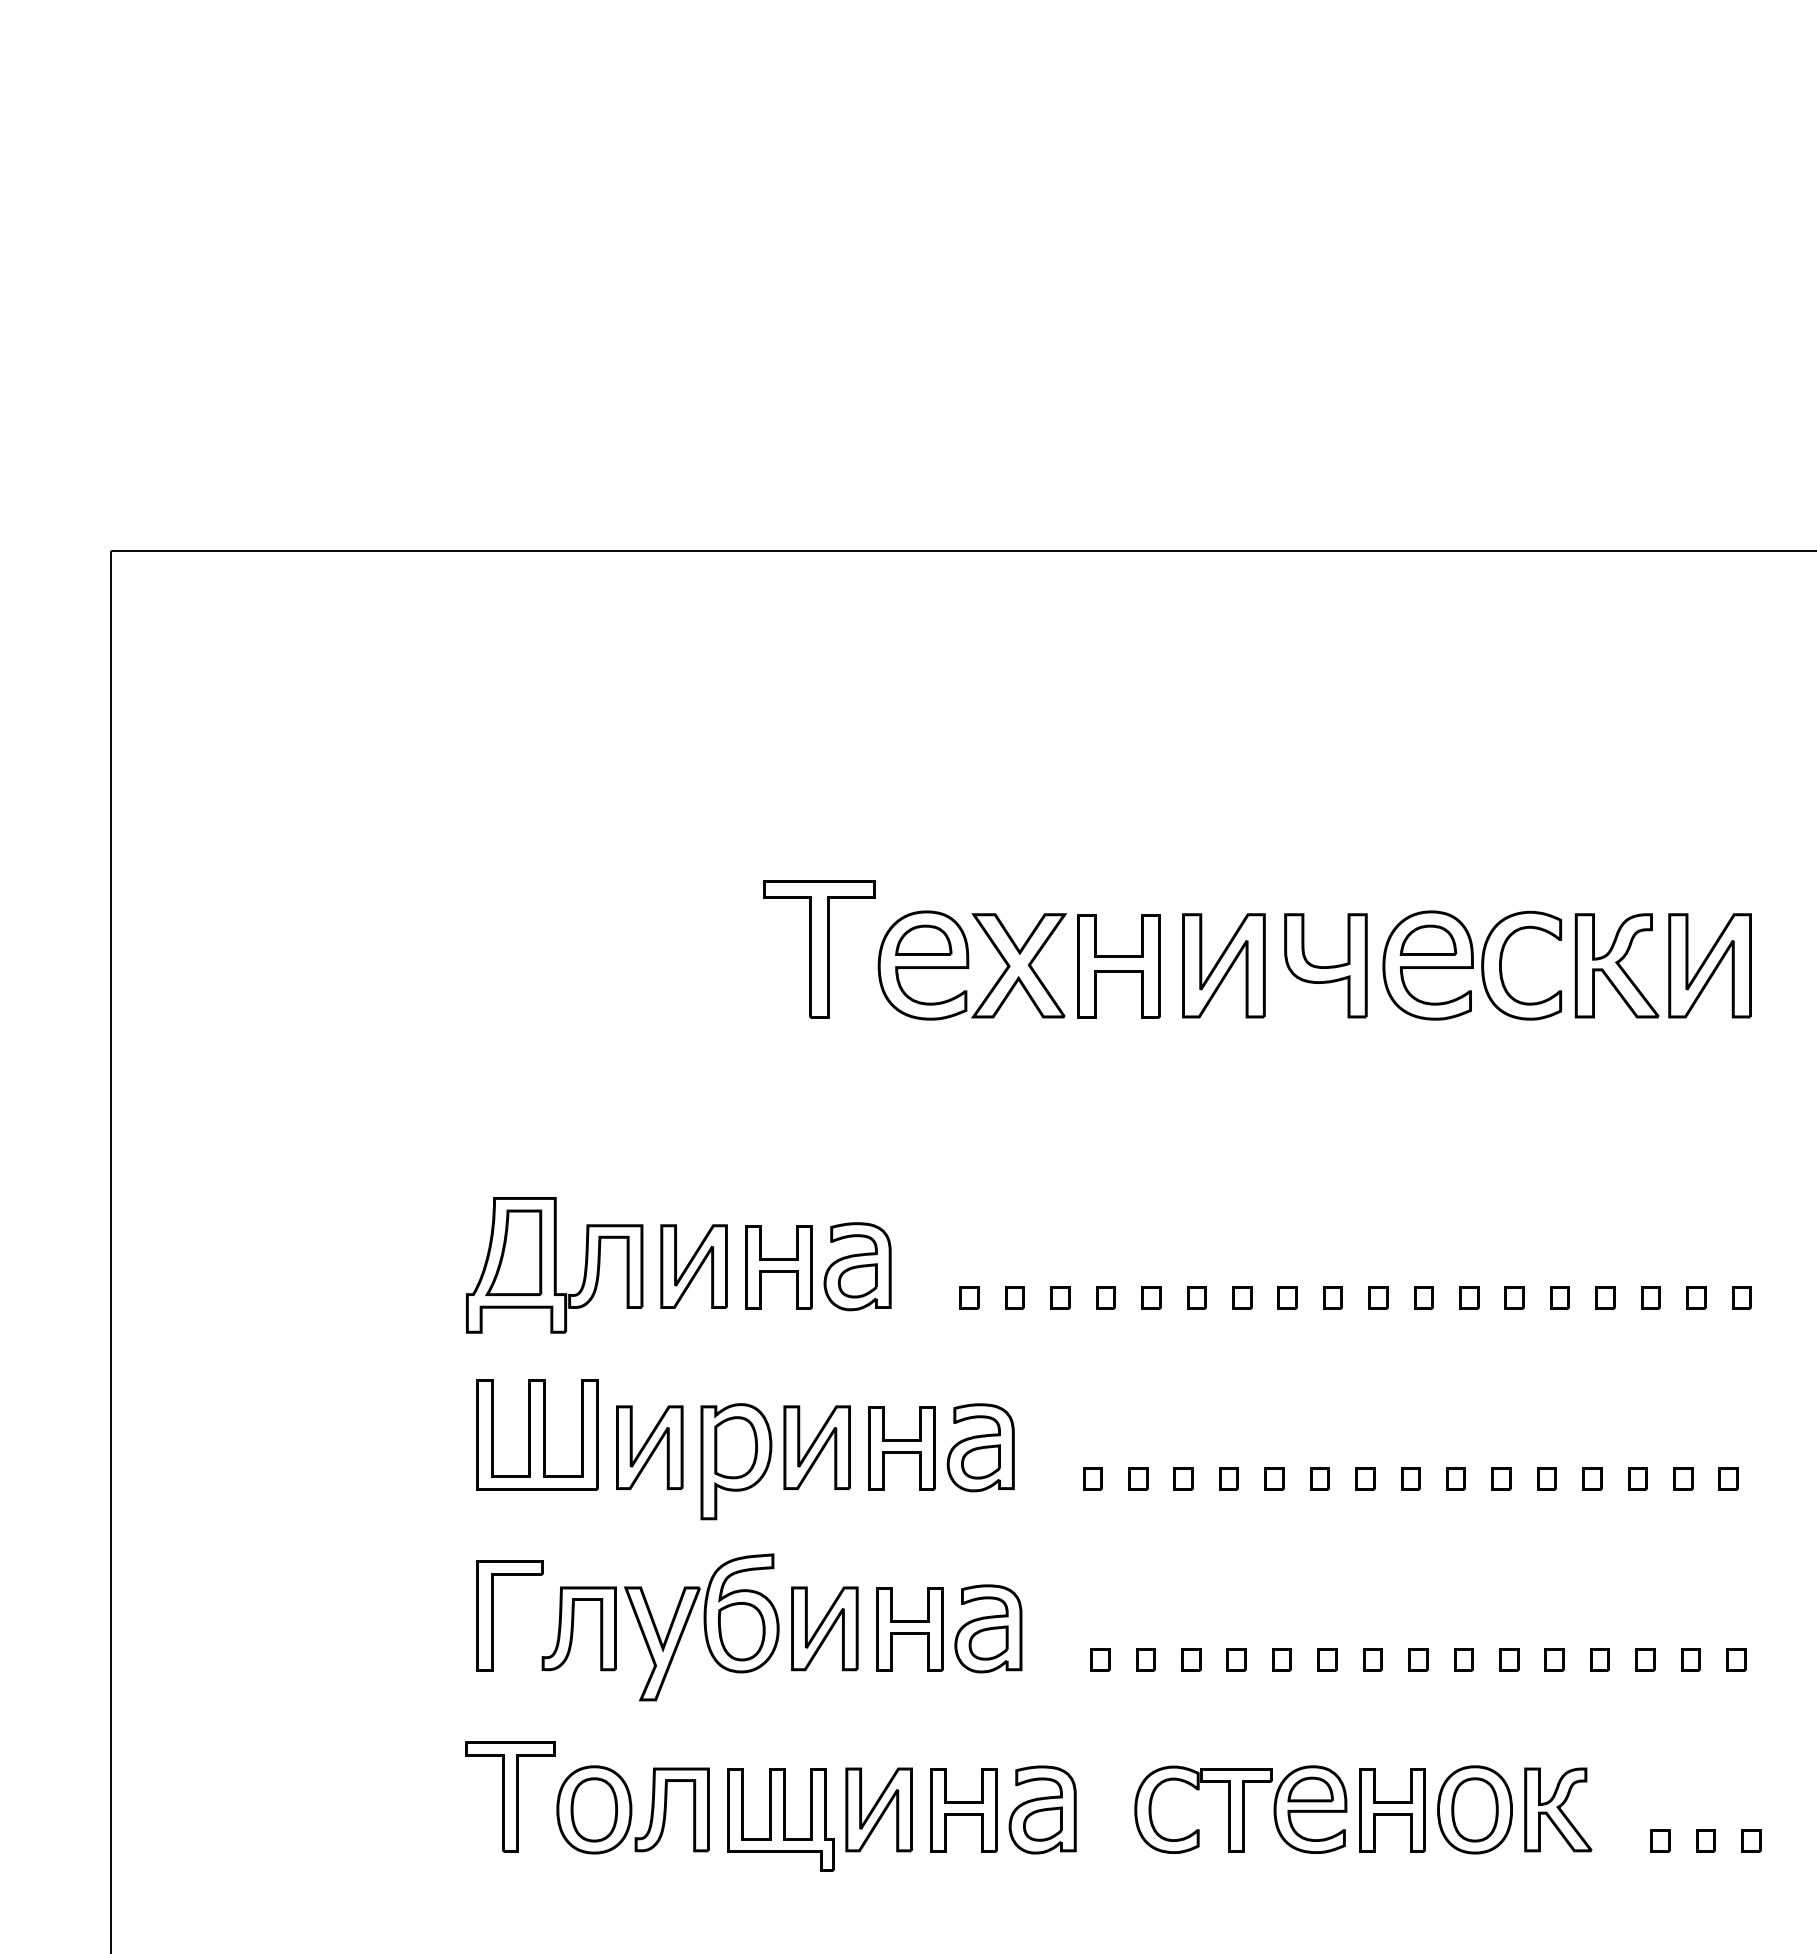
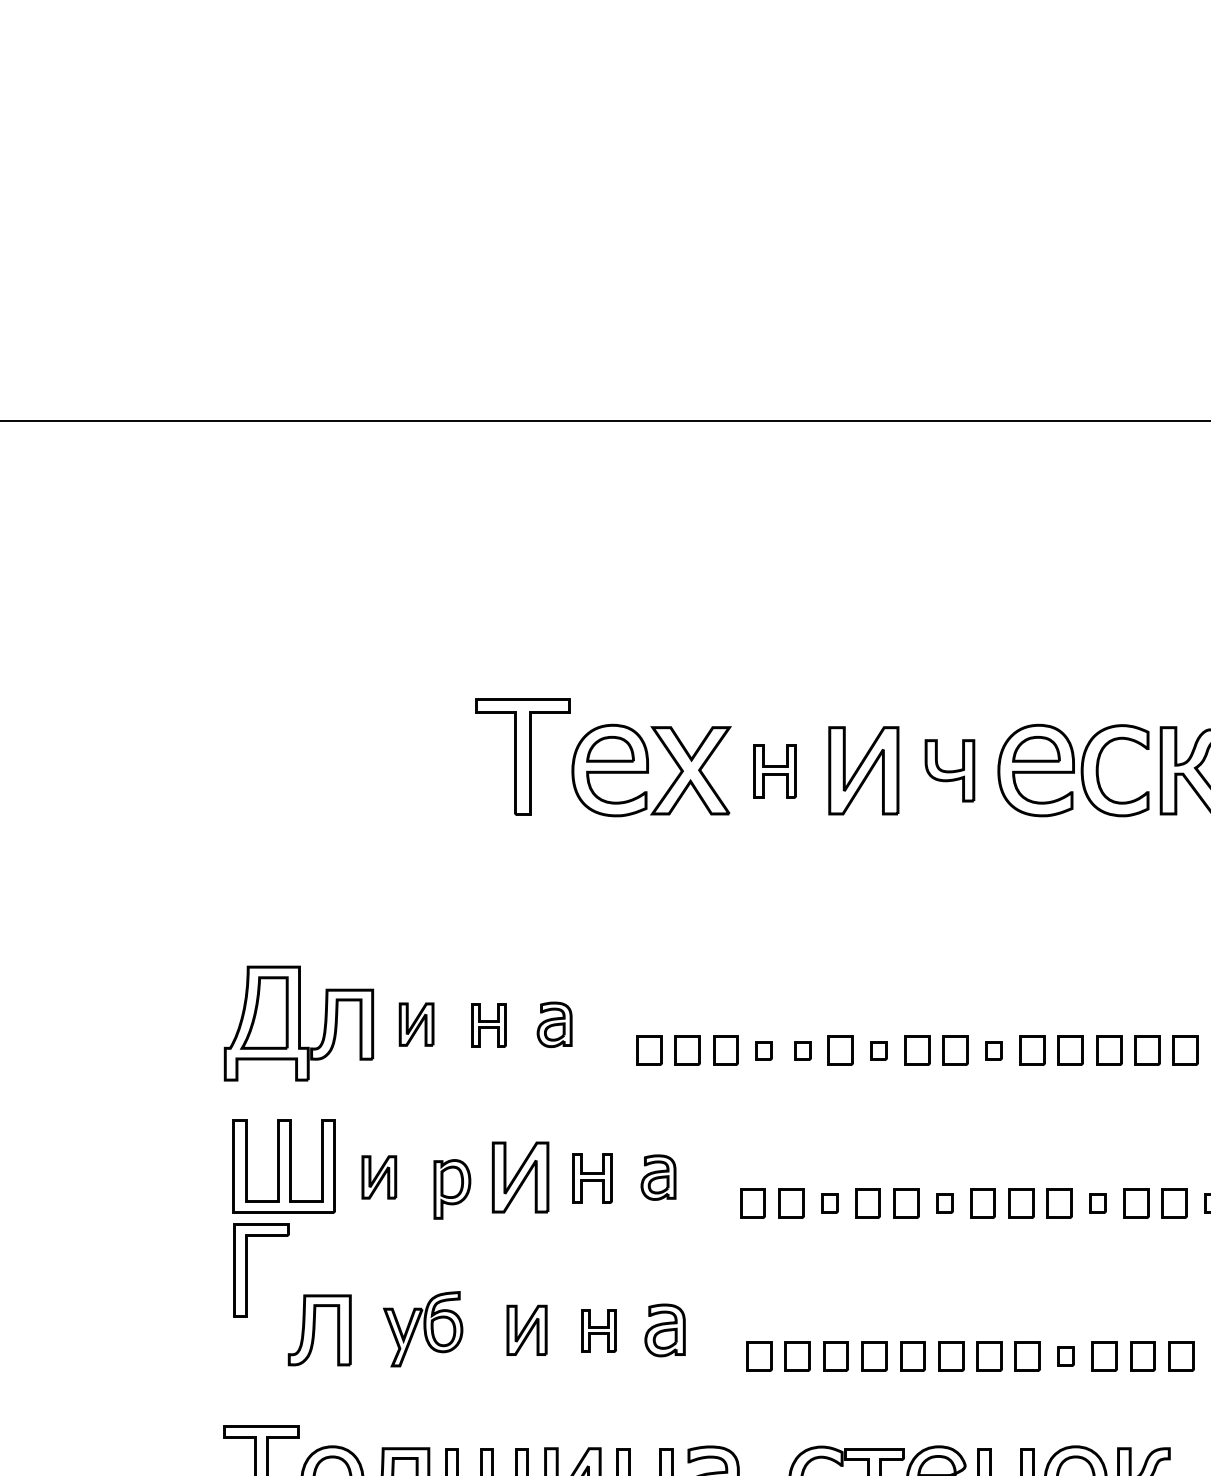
part: (1325, 965) -> (949, 770), size x0.7
part: (1118, 966) -> (774, 771), size x0.6
part: (693, 1266) -> (416, 1024), size x0.6
part: (857, 1266) -> (554, 1024), size x0.6
part: (778, 1267) -> (487, 1025), size x0.6
part: (969, 1297) -> (649, 1050), size x1.6
part: (1014, 1297) -> (687, 1050), size x1.6
part: (1060, 1297) -> (725, 1050), size x1.6
part: (1196, 1297) -> (840, 1050), size x1.6
part: (1287, 1297) -> (917, 1050), size x1.6
part: (1332, 1297) -> (955, 1050), size x1.6
part: (1423, 1297) -> (1032, 1050), size x1.6
part: (1469, 1297) -> (1071, 1050), size x1.6
part: (1514, 1297) -> (1109, 1050), size x1.6
part: (1559, 1297) -> (1147, 1050), size x1.6
part: (1605, 1297) -> (1185, 1050), size x1.6
part: (649, 1447) -> (379, 1177), size x0.6
part: (980, 1447) -> (658, 1177), size x0.6
part: (901, 1448) -> (591, 1178), size x0.7
part: (736, 1461) -> (452, 1189), size x0.6
part: (1092, 1478) -> (752, 1203), size x1.6
part: (1138, 1478) -> (791, 1203), size x1.6
part: (1228, 1478) -> (867, 1203), size x1.6
part: (1274, 1478) -> (906, 1203), size x1.6
part: (1365, 1478) -> (983, 1203), size x1.6
part: (1410, 1478) -> (1021, 1203), size x1.6
part: (1455, 1478) -> (1059, 1203), size x1.6
part: (1546, 1478) -> (1136, 1203), size x1.6
part: (1592, 1478) -> (1174, 1203), size x1.6
part: (493, 1615) -> (247, 1270), moved
part: (701, 1627) -> (422, 1329), size x0.6
part: (824, 1628) -> (526, 1330), size x0.7
part: (988, 1628) -> (665, 1330), size x0.7
part: (909, 1629) -> (598, 1330), size x0.6
part: (1100, 1659) -> (759, 1356), size x1.6
part: (1145, 1659) -> (797, 1356), size x1.6
part: (1191, 1659) -> (836, 1356), size x1.6
part: (1236, 1659) -> (874, 1356), size x1.6
part: (1281, 1659) -> (912, 1356), size x1.6
part: (1327, 1659) -> (951, 1356), size x1.6
part: (1372, 1659) -> (989, 1356), size x1.6
part: (1418, 1659) -> (1028, 1356), size x1.6
part: (1509, 1659) -> (1104, 1356), size x1.6
part: (1554, 1659) -> (1142, 1356), size x1.6
part: (1599, 1659) -> (1180, 1356), size x1.6

